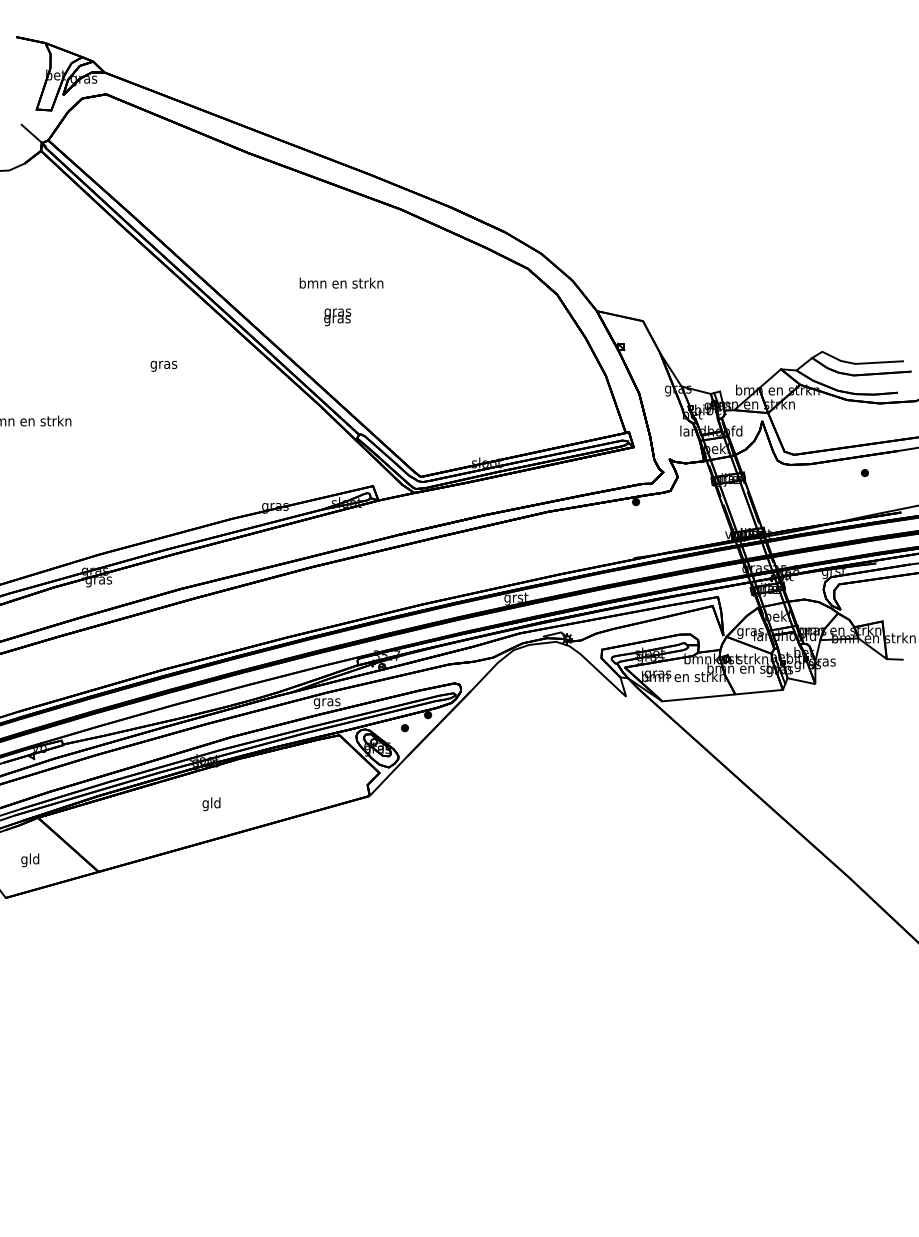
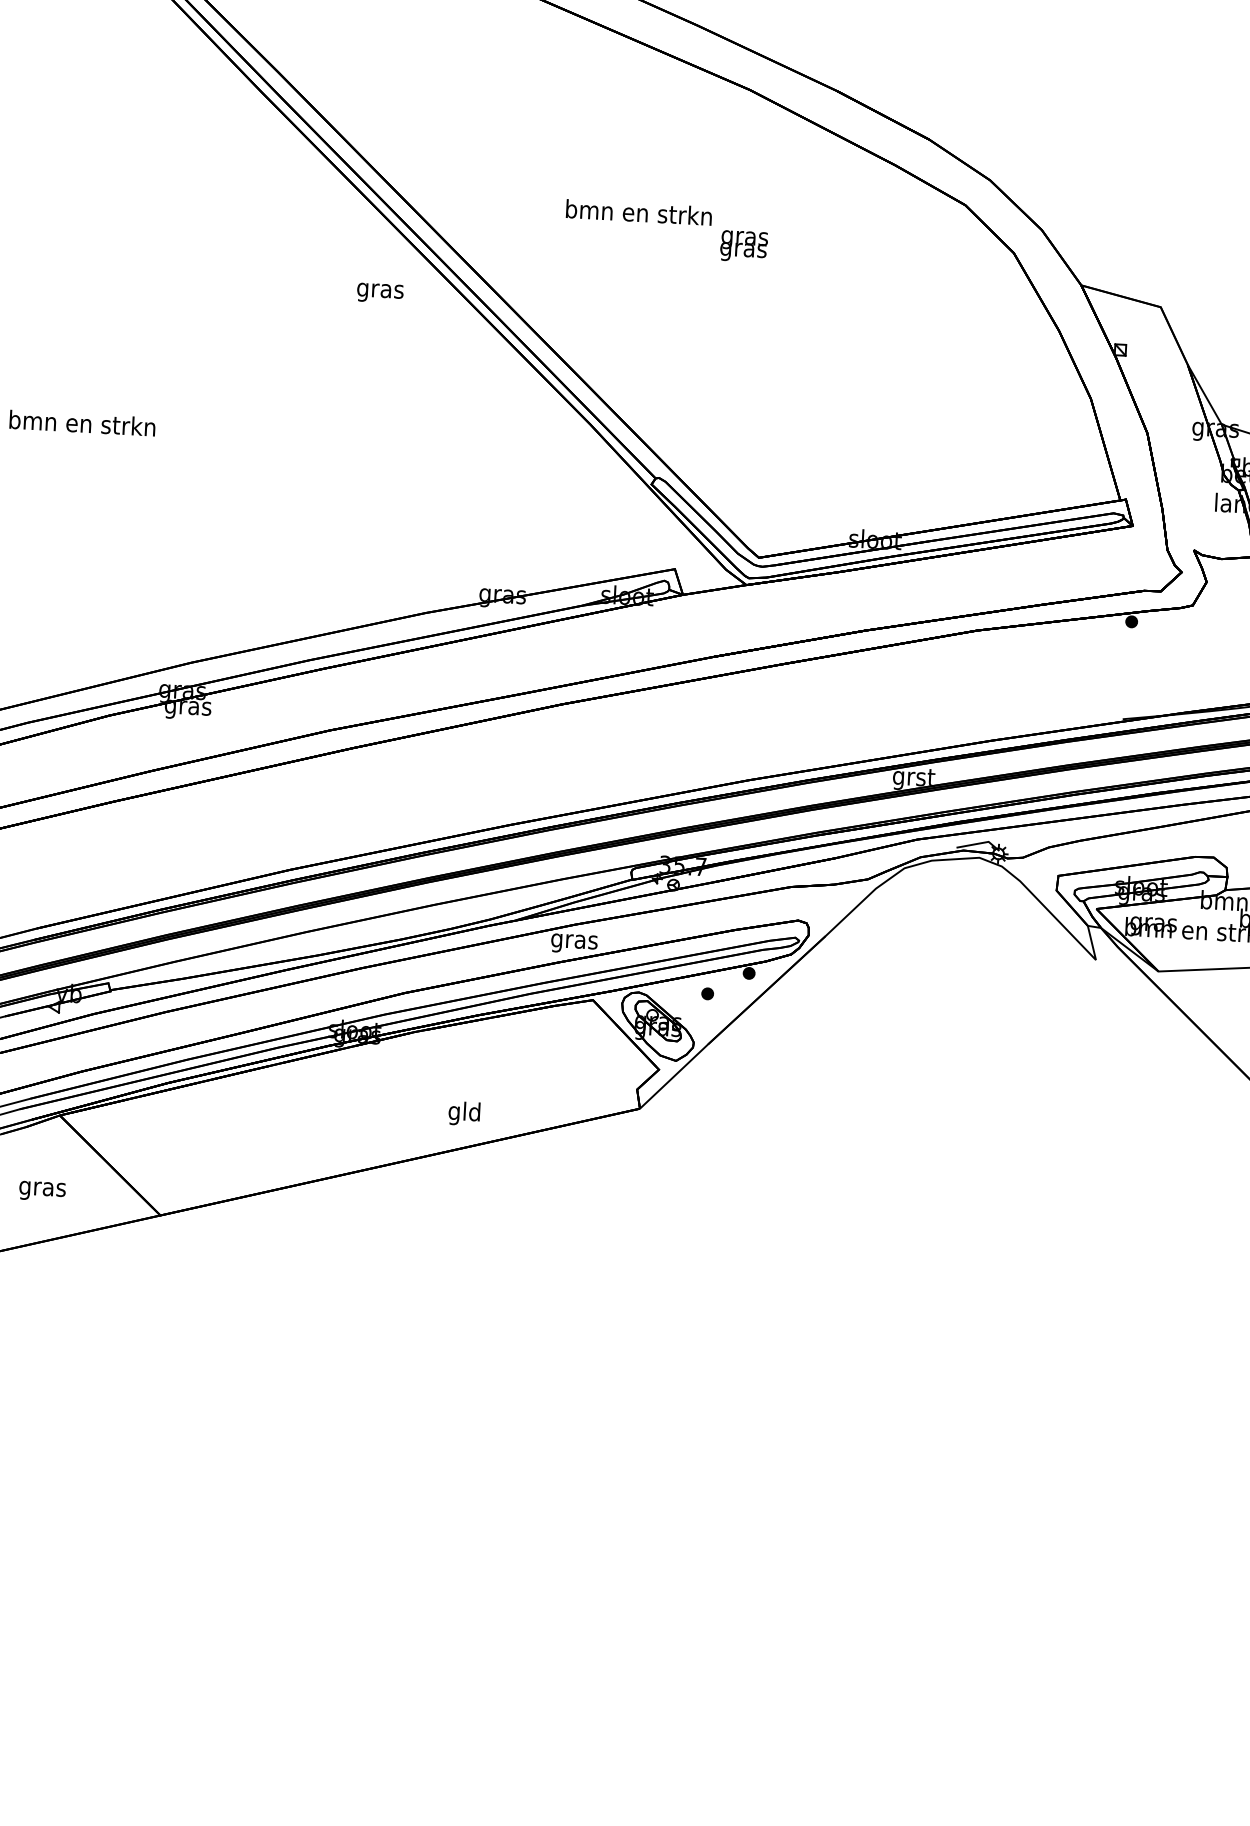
text: (337, 317) -> (743, 246), moved
text: (163, 366) -> (379, 293), moved
text: (211, 804) -> (464, 1114), moved
text: (30, 860) -> (42, 1189), gld -> gras

